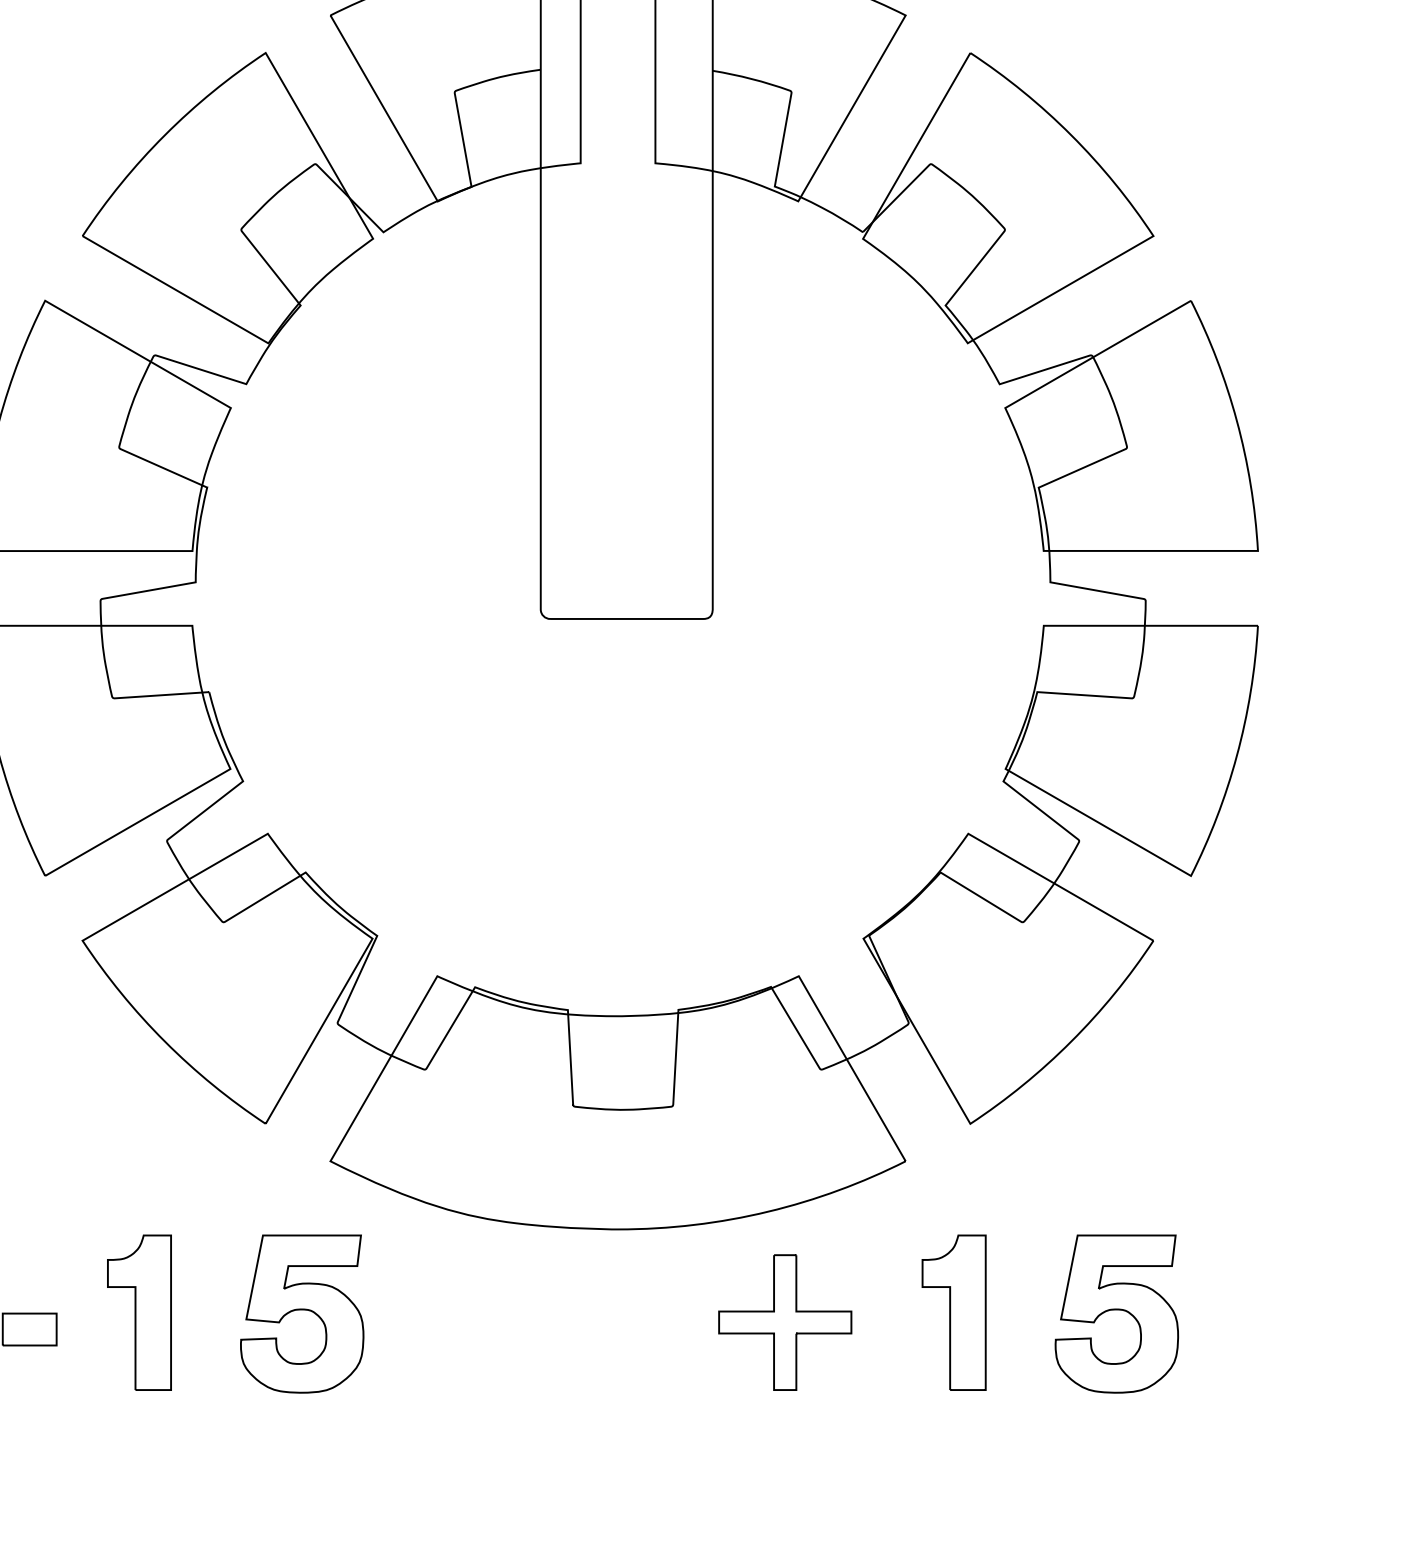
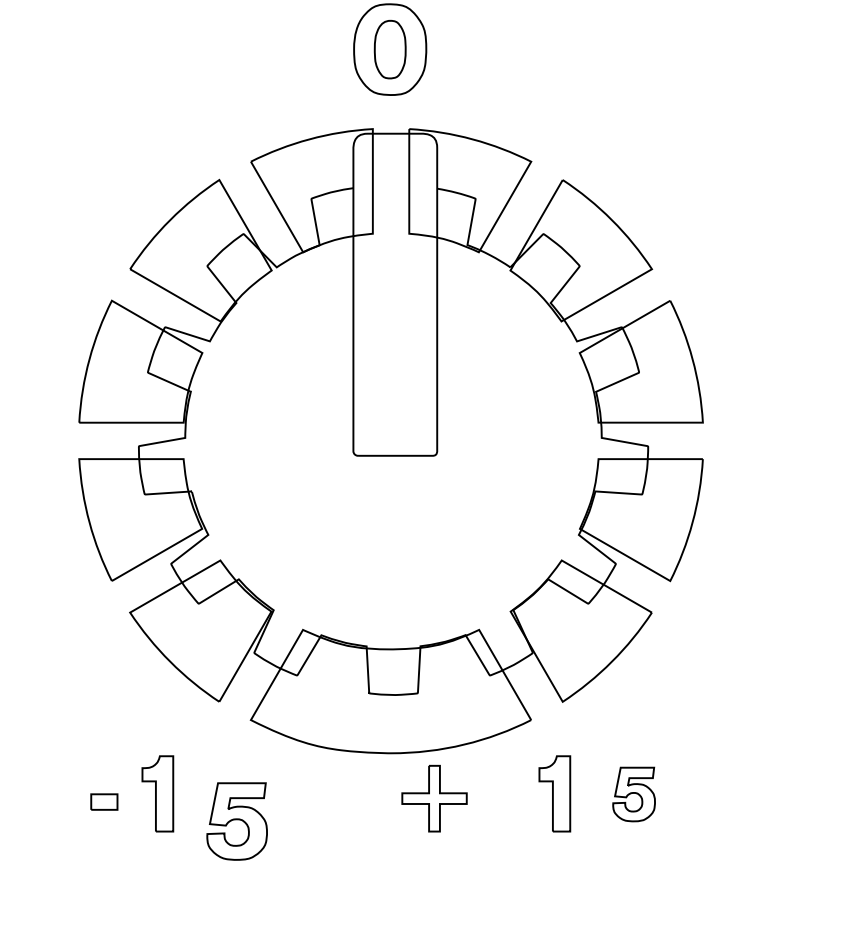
part: (300, 1313) -> (236, 821), moved
part: (1115, 1313) -> (633, 794), size x0.7
part: (785, 1322) -> (434, 798), moved

